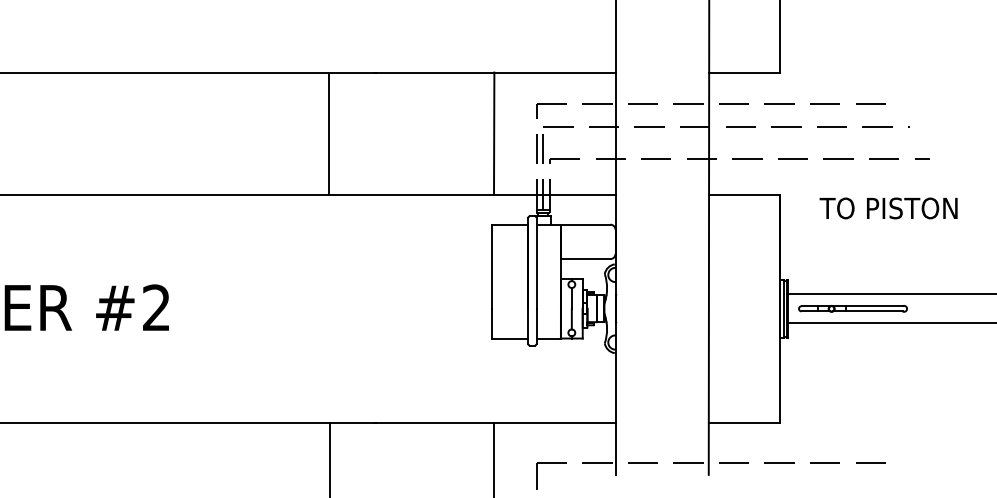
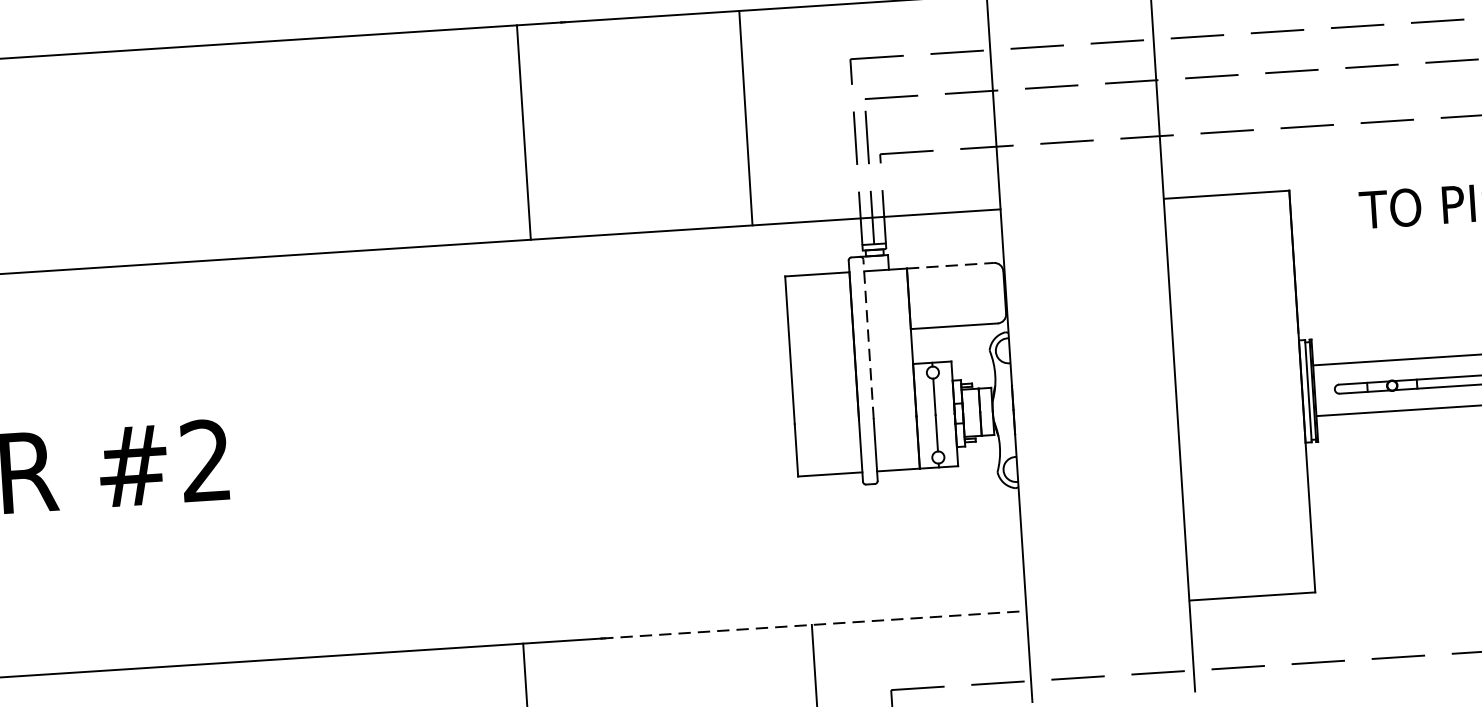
line: (328, 133) -> (523, 132), moved
line: (494, 133) -> (746, 118), moved
line: (585, 224) -> (950, 265), solid -> dashed
line: (536, 262) -> (868, 337), solid -> dashed
line: (495, 423) -> (814, 625), solid -> dashed

